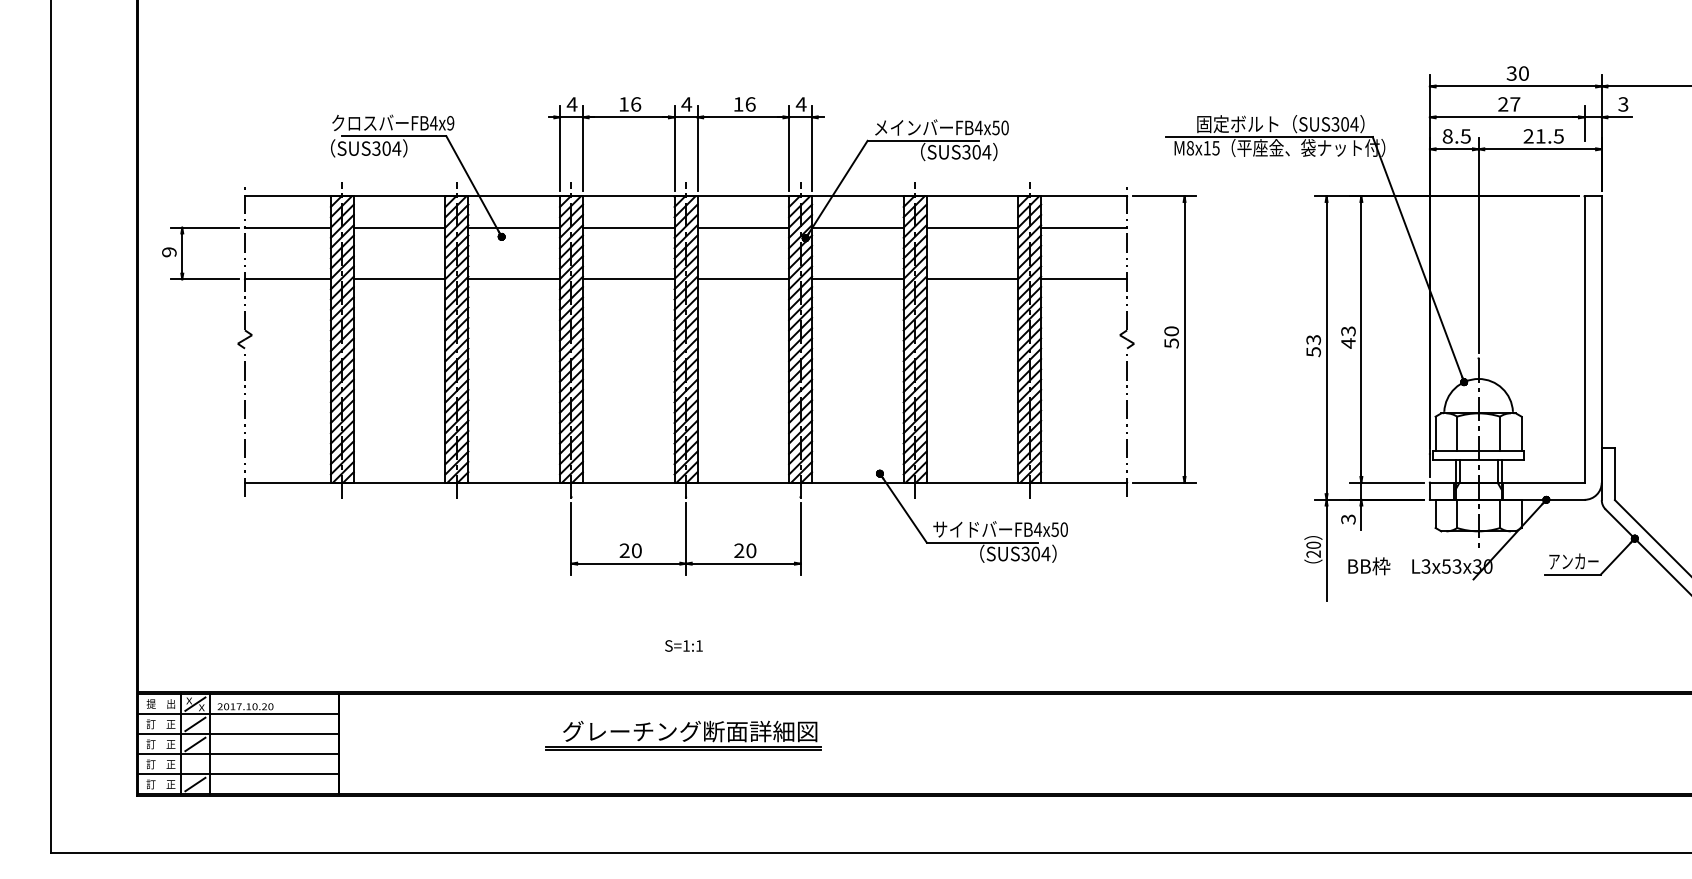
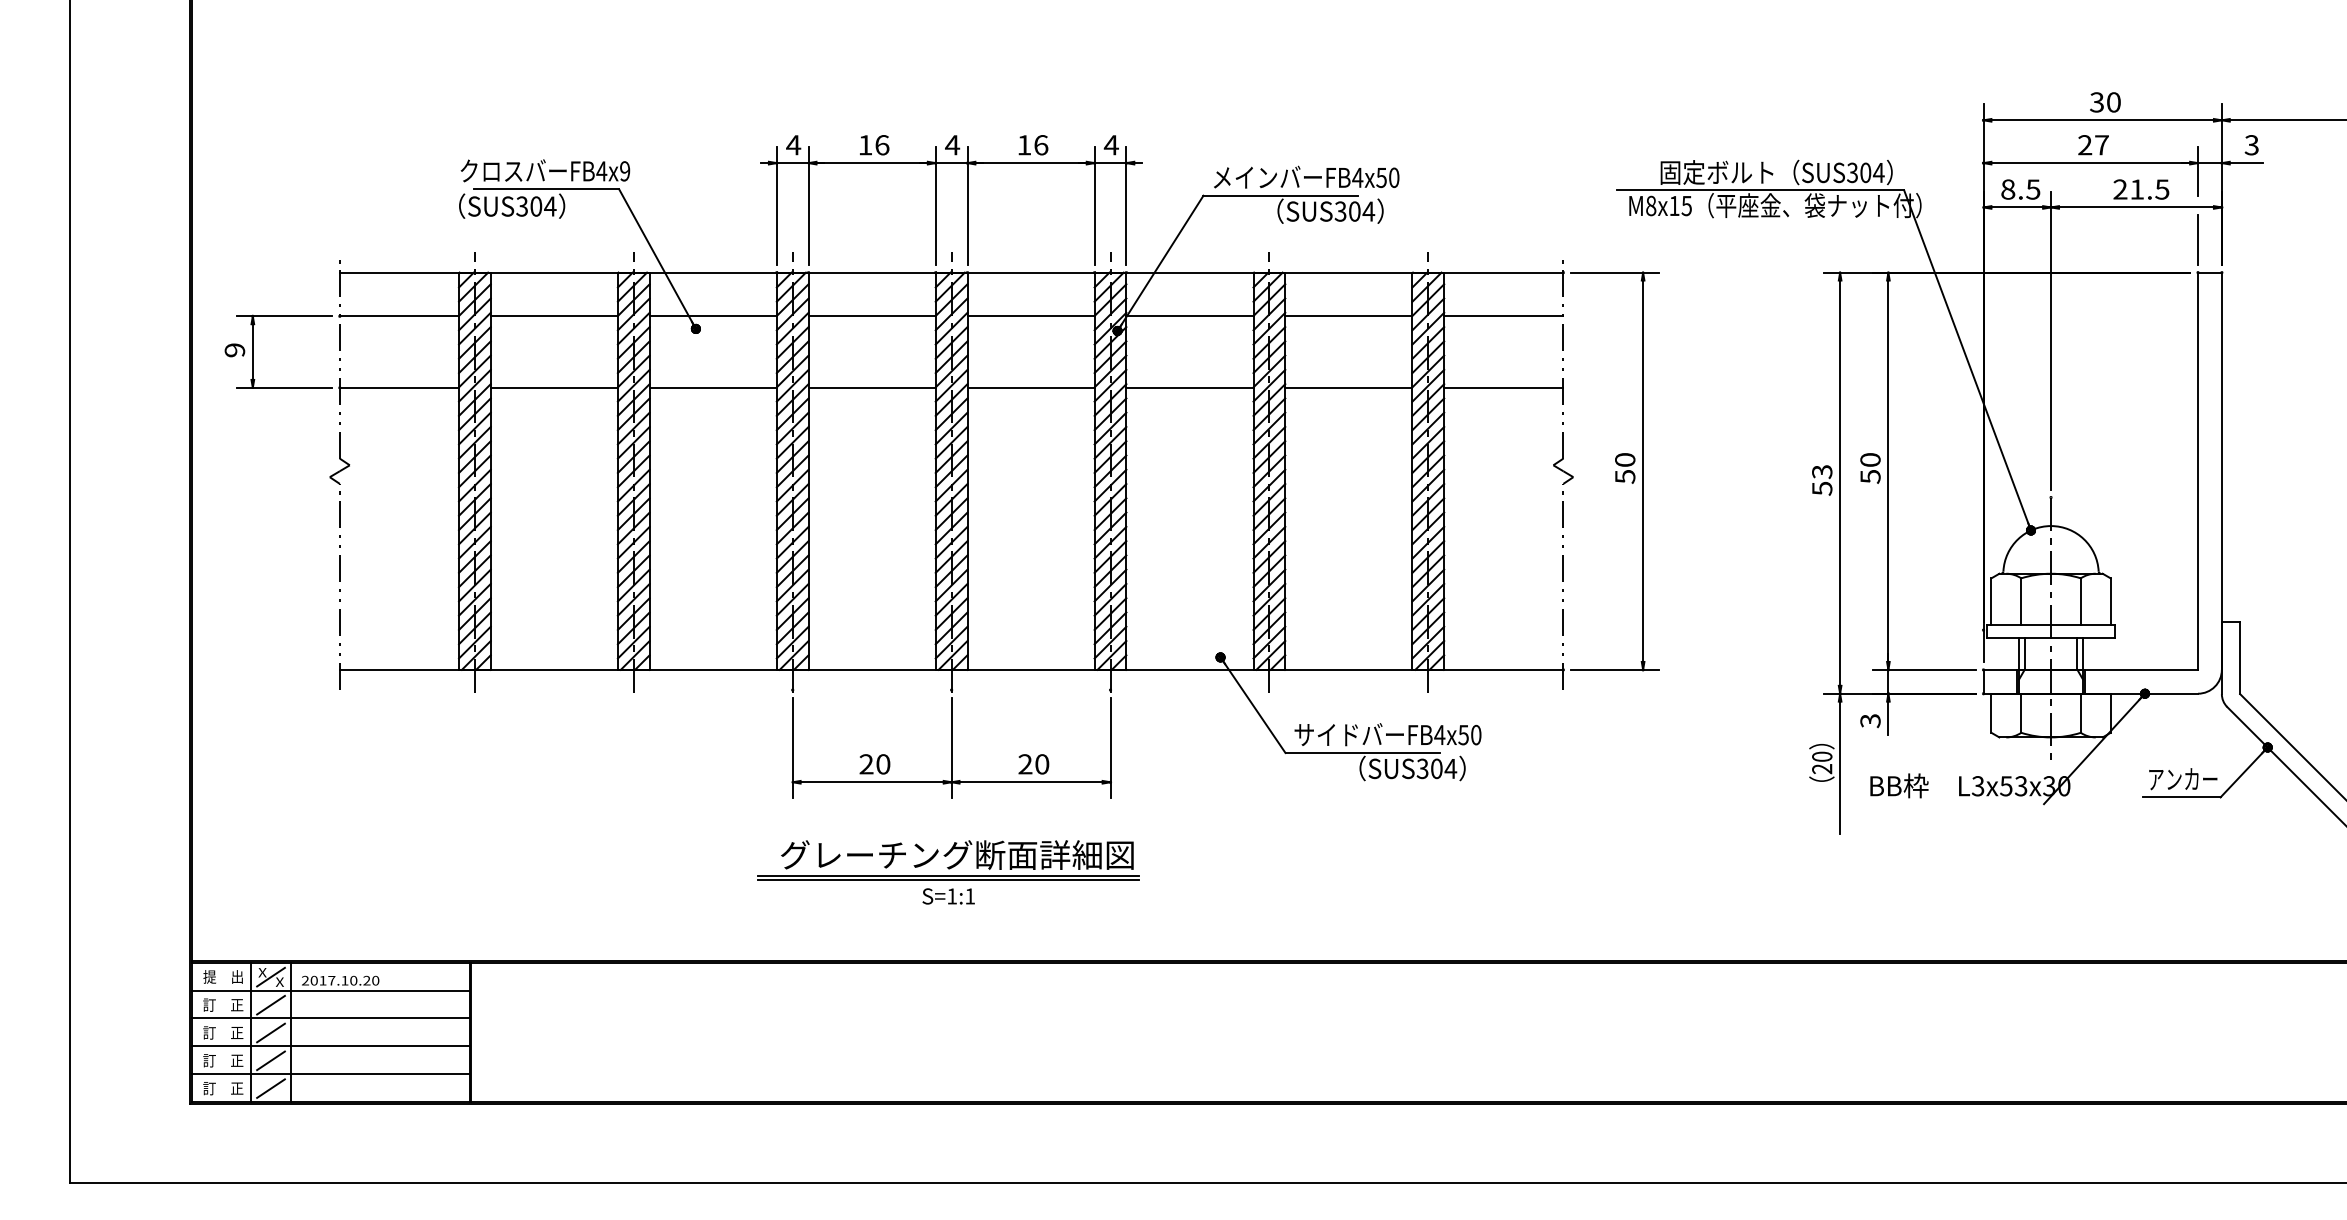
line: (1584, 172) -> (2198, 239), added
text: (1348, 337) -> (1870, 468), 43 -> 50
part: (683, 735) -> (948, 860), moved
line: (195, 764) -> (270, 1060), added

